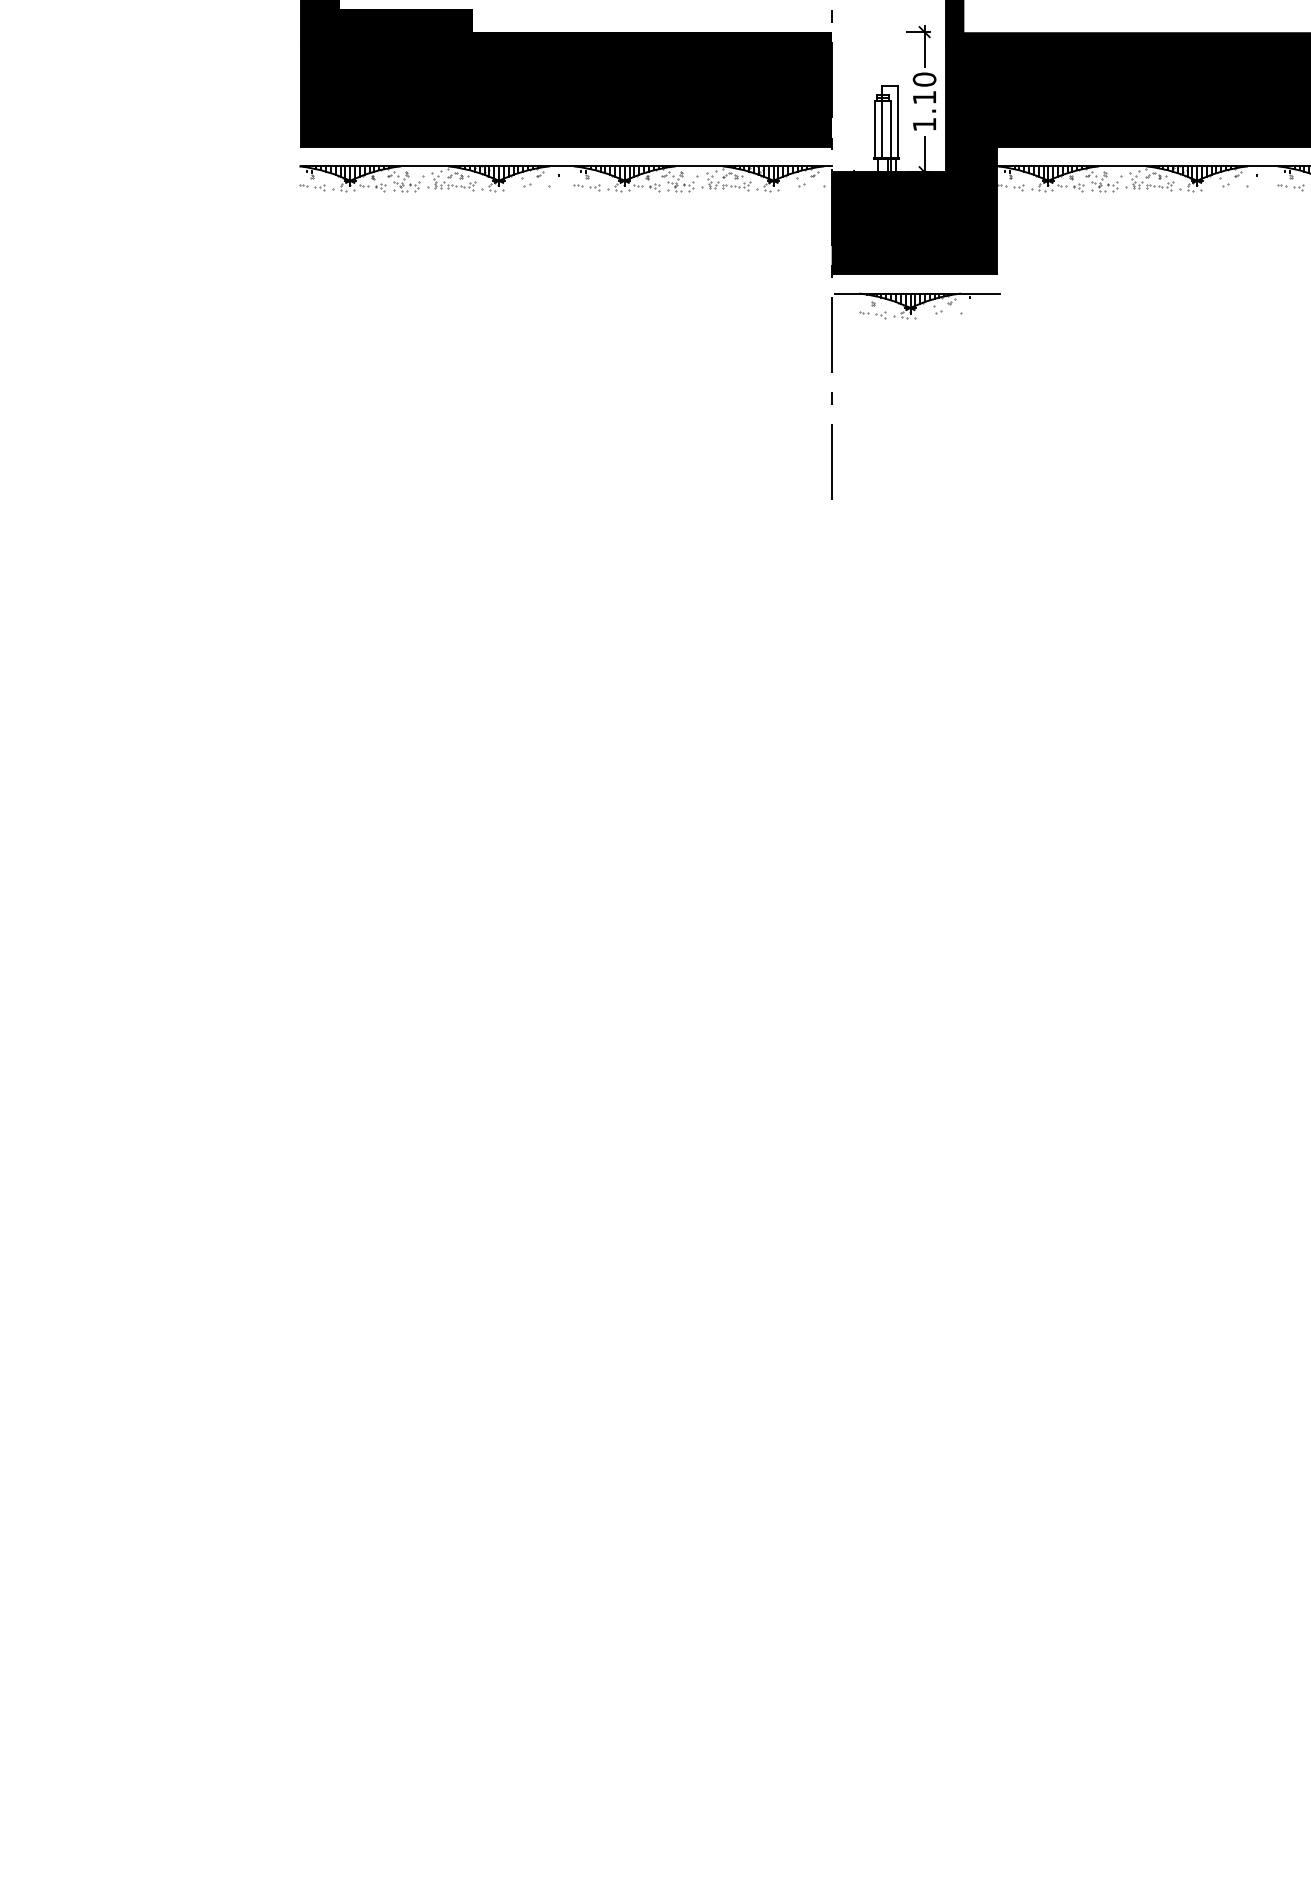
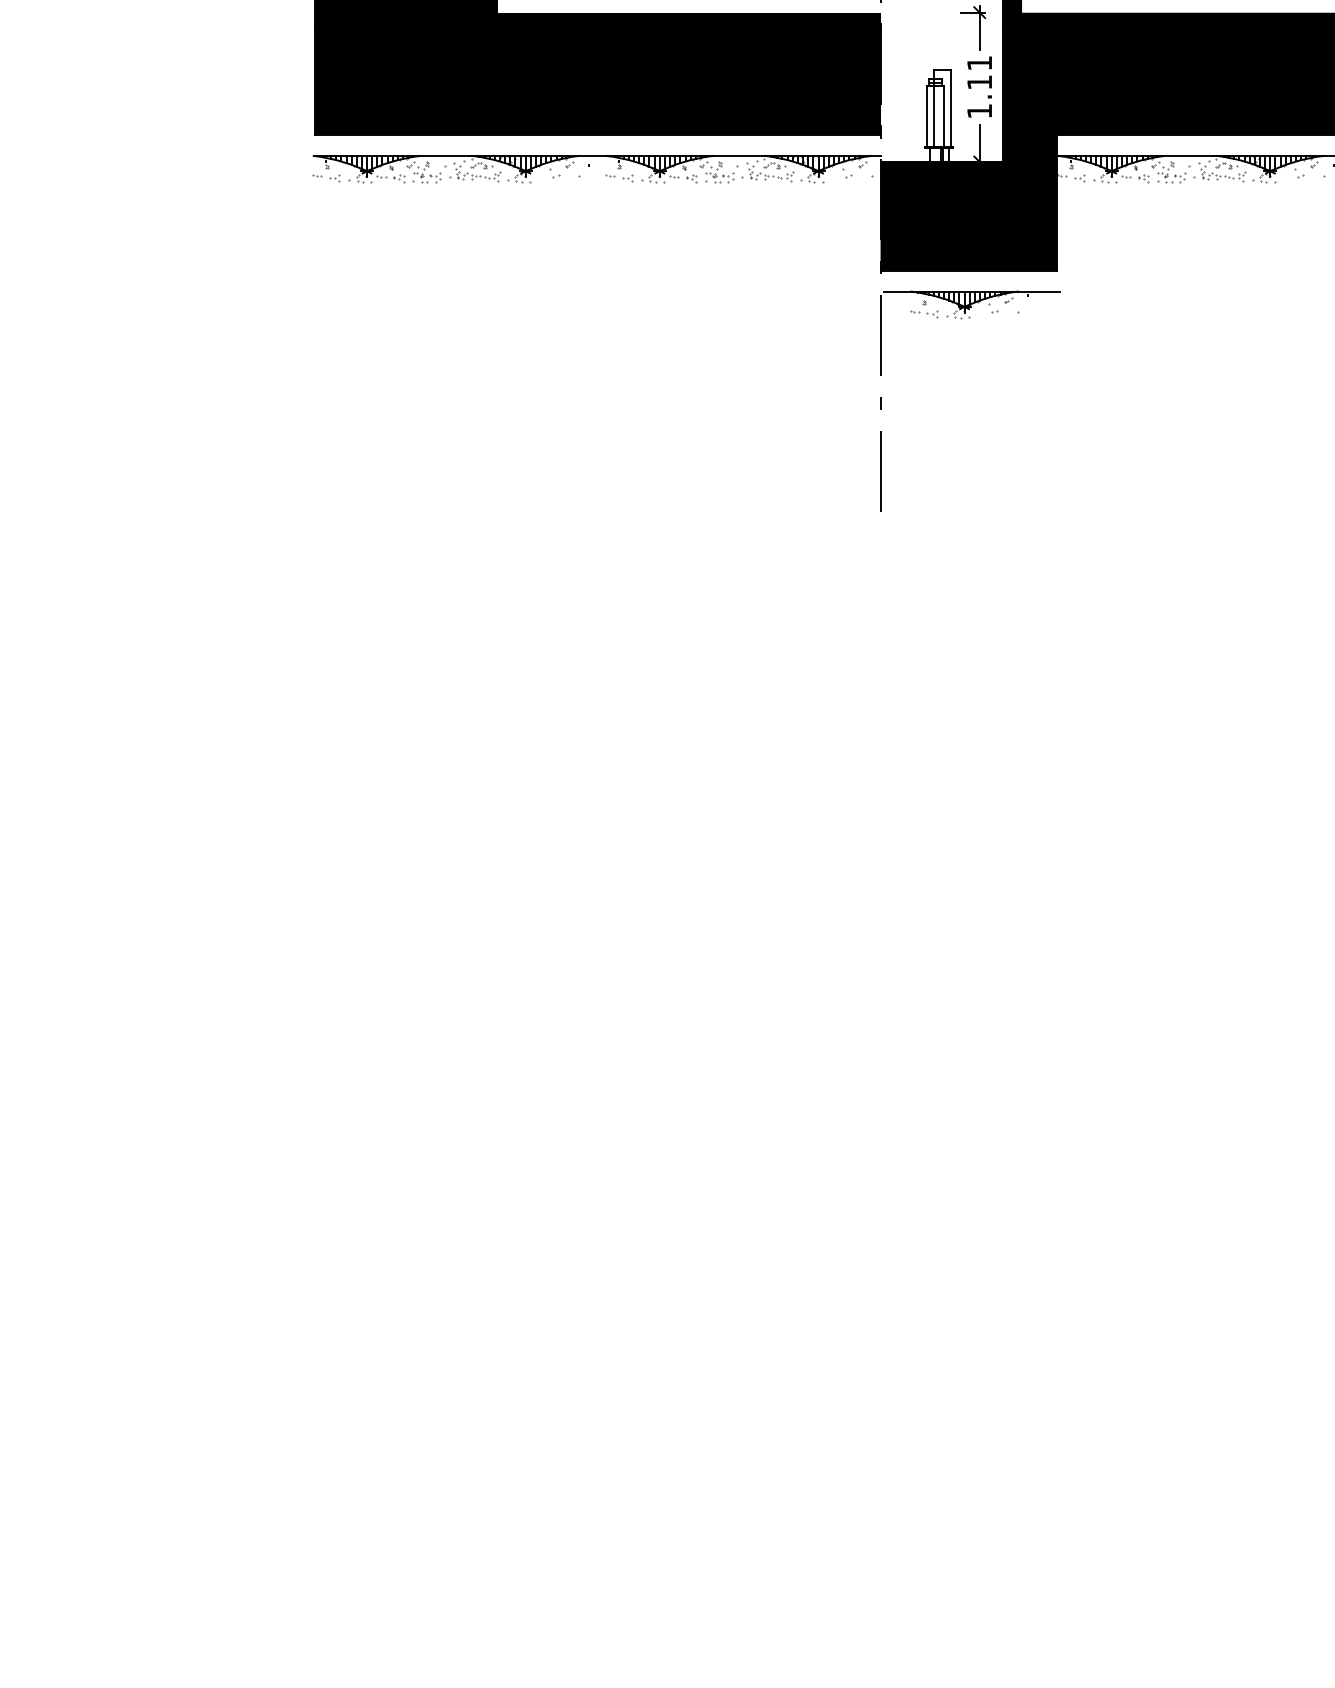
text: (924, 79) -> (979, 63), 1.10 -> 1.11

